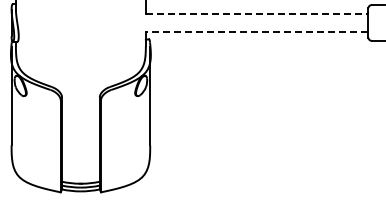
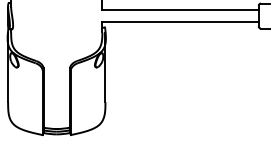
line: (257, 14) -> (180, 10), dashed -> solid
line: (256, 31) -> (180, 22), dashed -> solid

